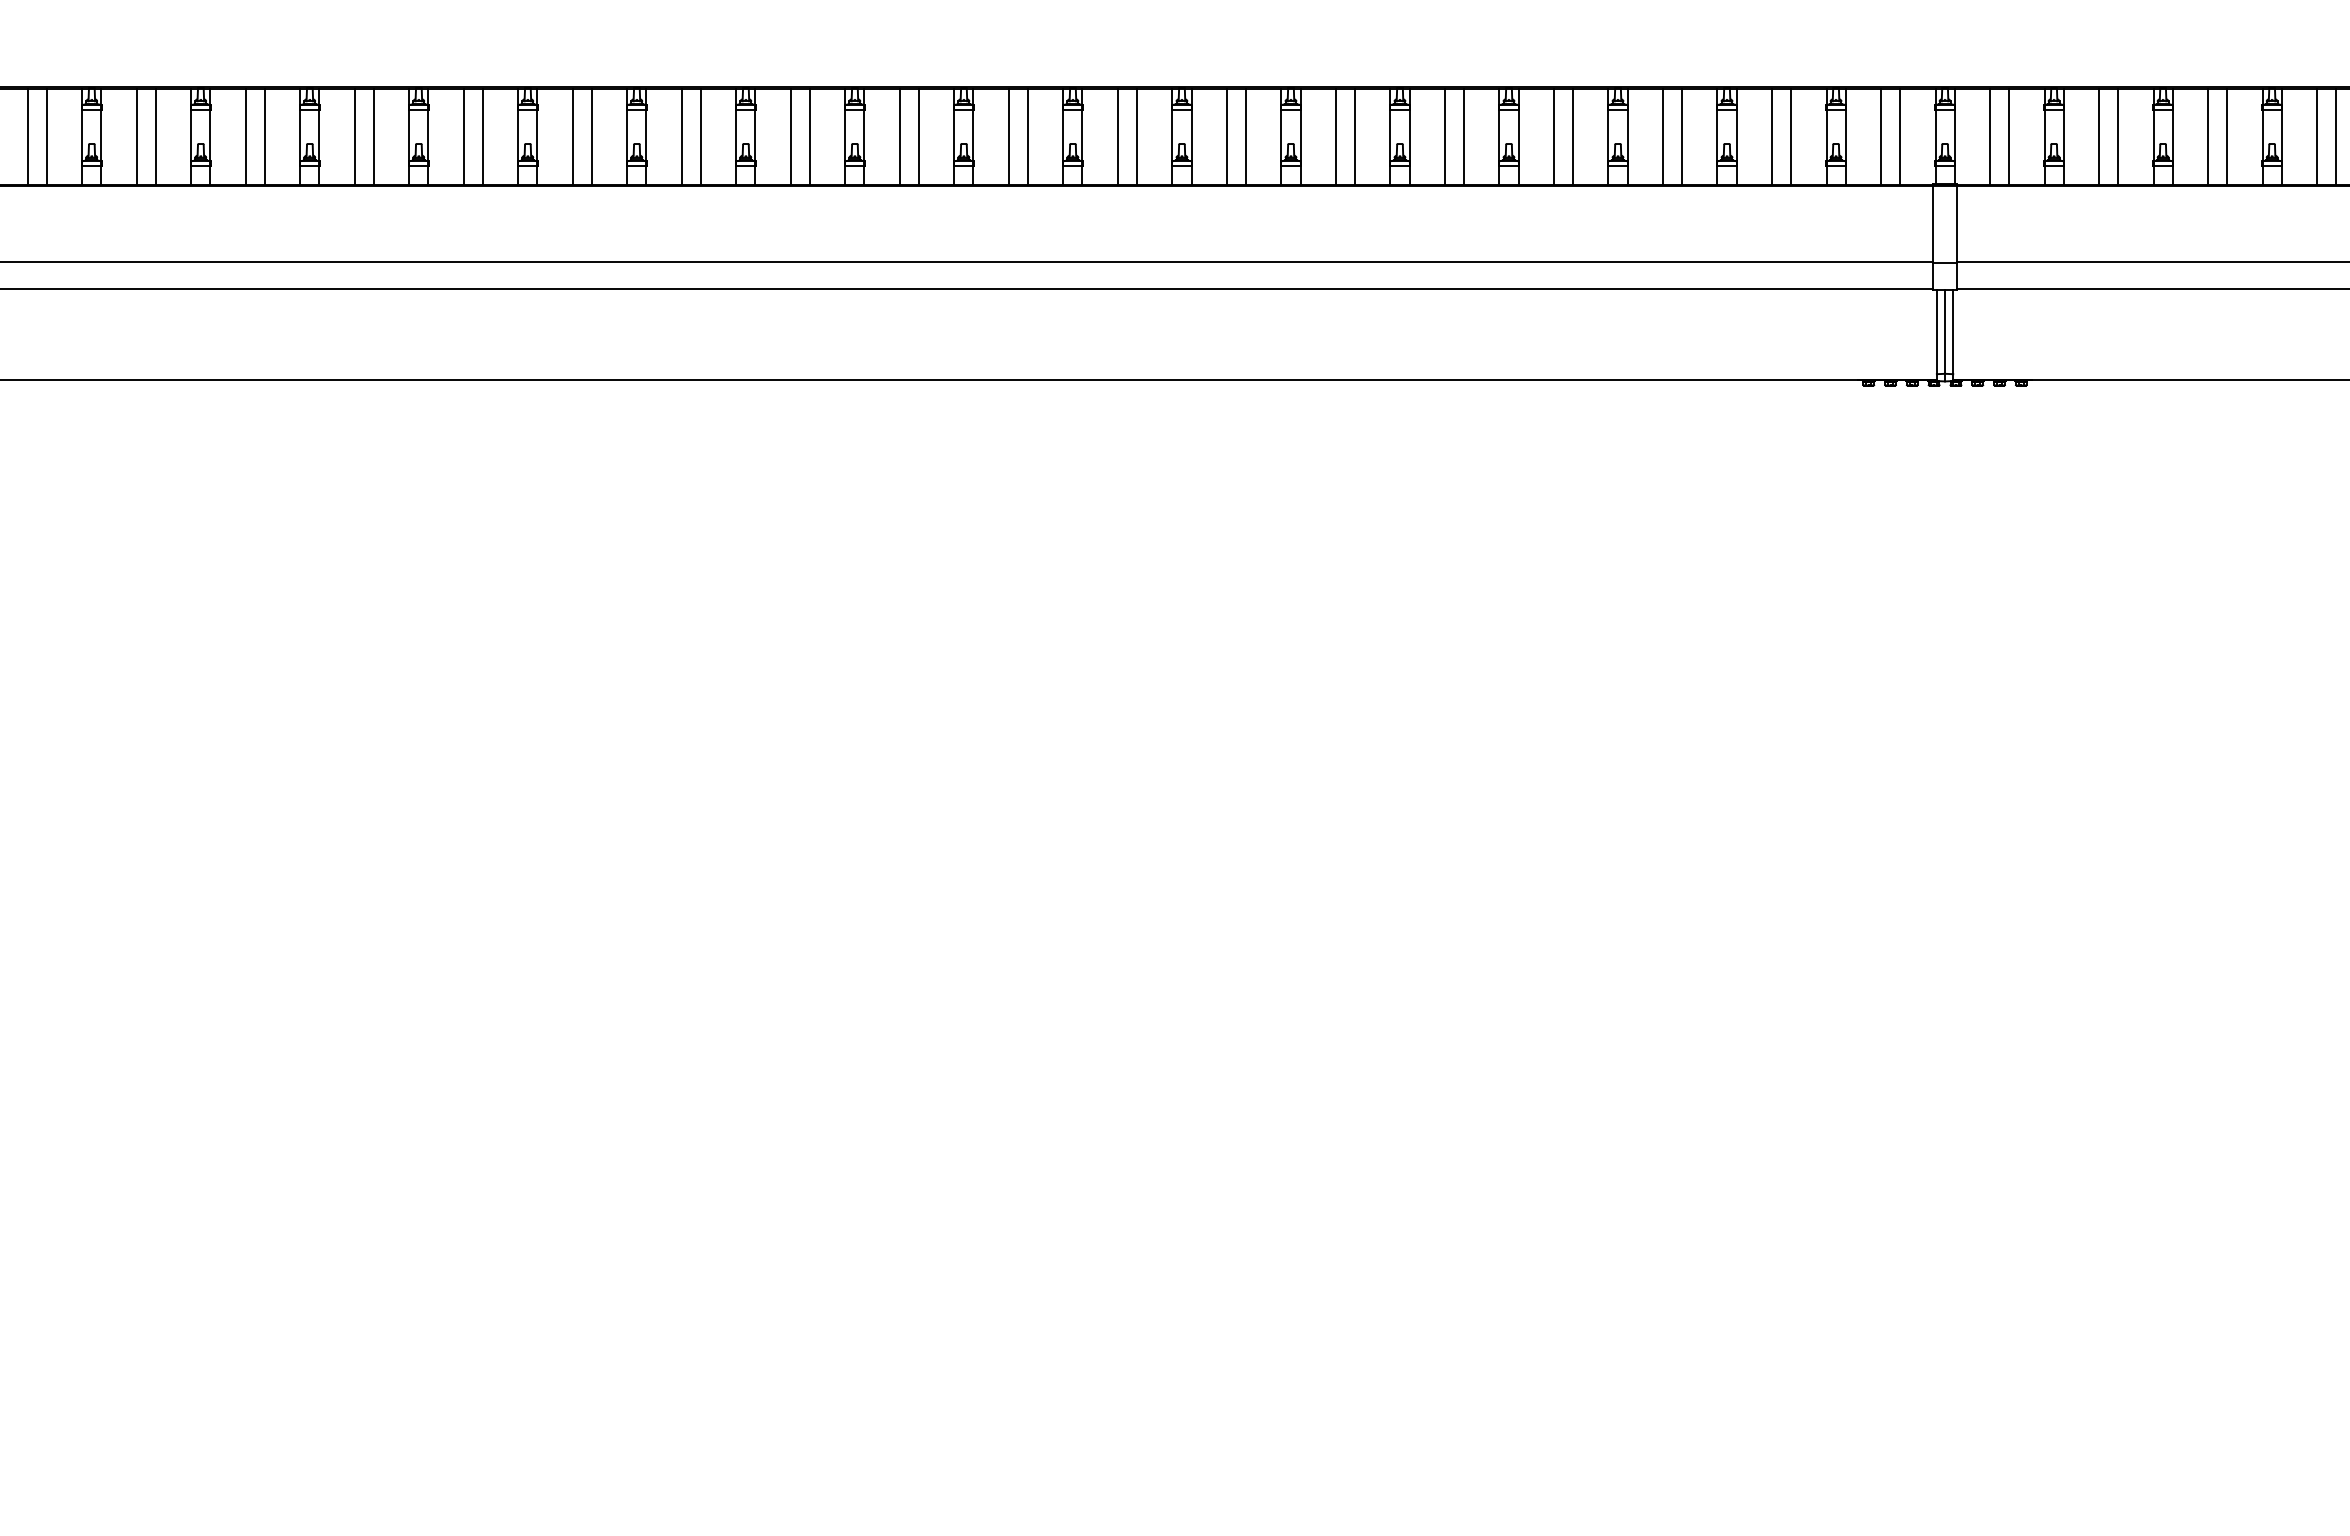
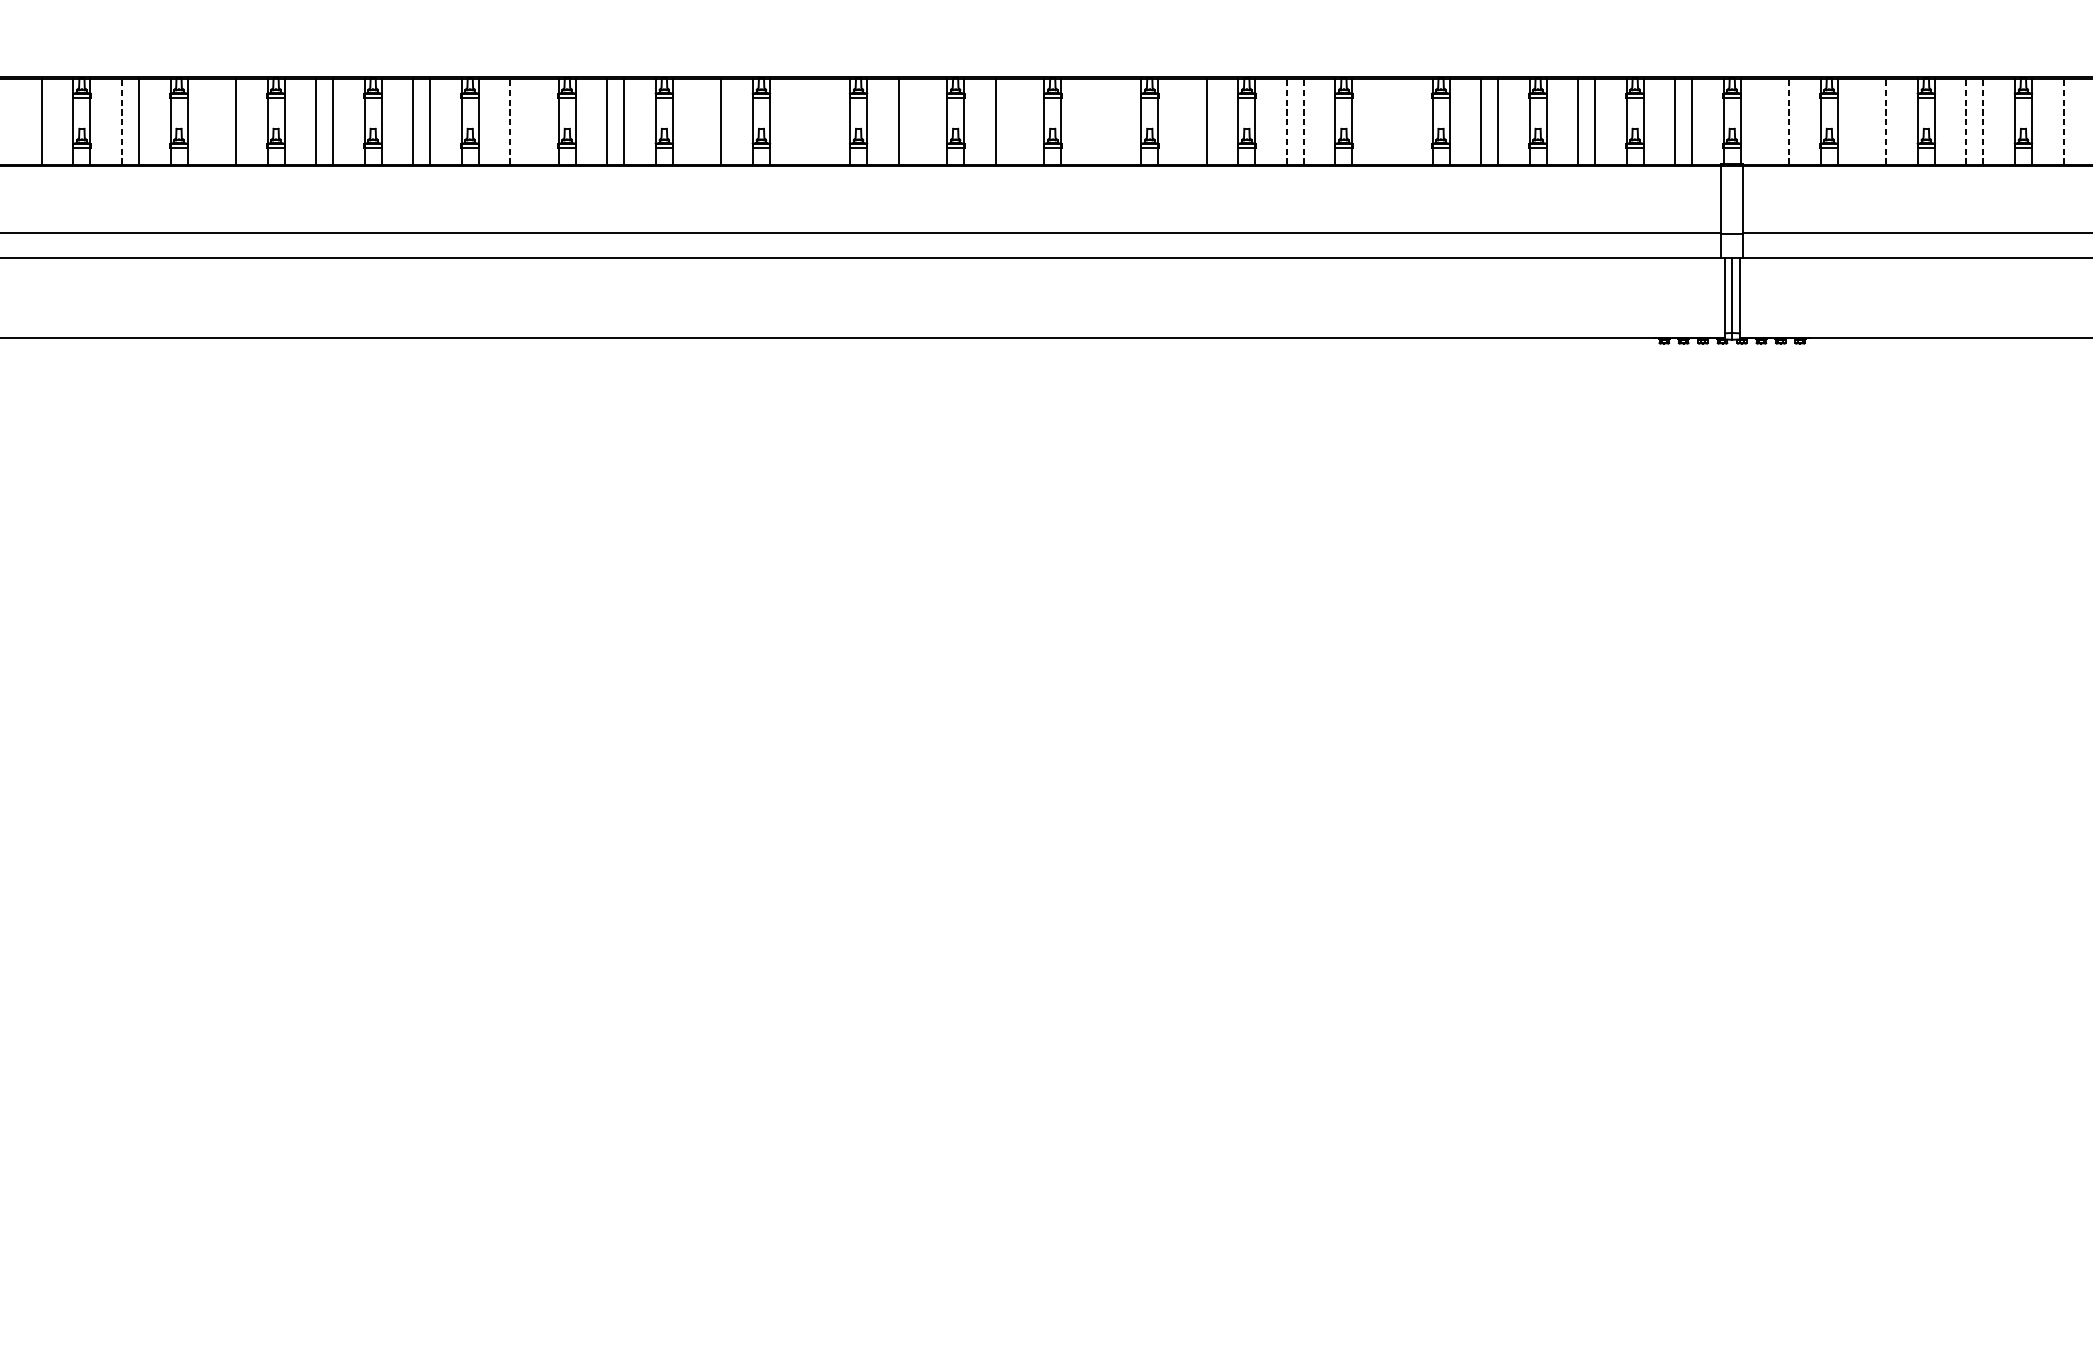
line: (27, 136) -> (24, 121), removed
line: (136, 136) -> (121, 121), solid -> dashed
line: (245, 136) -> (218, 121), removed
line: (572, 136) -> (509, 121), solid -> dashed
line: (591, 136) -> (526, 121), removed
line: (790, 136) -> (704, 121), removed
line: (899, 136) -> (801, 121), removed
line: (918, 136) -> (818, 121), removed
line: (1027, 136) -> (915, 121), removed
line: (1136, 136) -> (1012, 121), removed
line: (1226, 136) -> (1092, 121), removed
line: (1246, 136) -> (1110, 121), removed
line: (1335, 136) -> (1189, 121), removed
line: (1444, 136) -> (1286, 121), solid -> dashed
line: (1464, 136) -> (1304, 121), solid -> dashed
line: (1553, 136) -> (1383, 121), removed
line: (1573, 136) -> (1401, 121), removed
line: (1990, 136) -> (1772, 121), removed
line: (2009, 136) -> (1789, 121), solid -> dashed
line: (2099, 136) -> (1869, 121), removed
line: (2118, 136) -> (1886, 121), solid -> dashed
line: (2208, 136) -> (1966, 121), solid -> dashed
line: (2227, 136) -> (1983, 121), solid -> dashed
line: (2317, 136) -> (2063, 121), solid -> dashed
line: (2336, 136) -> (2080, 121), removed

